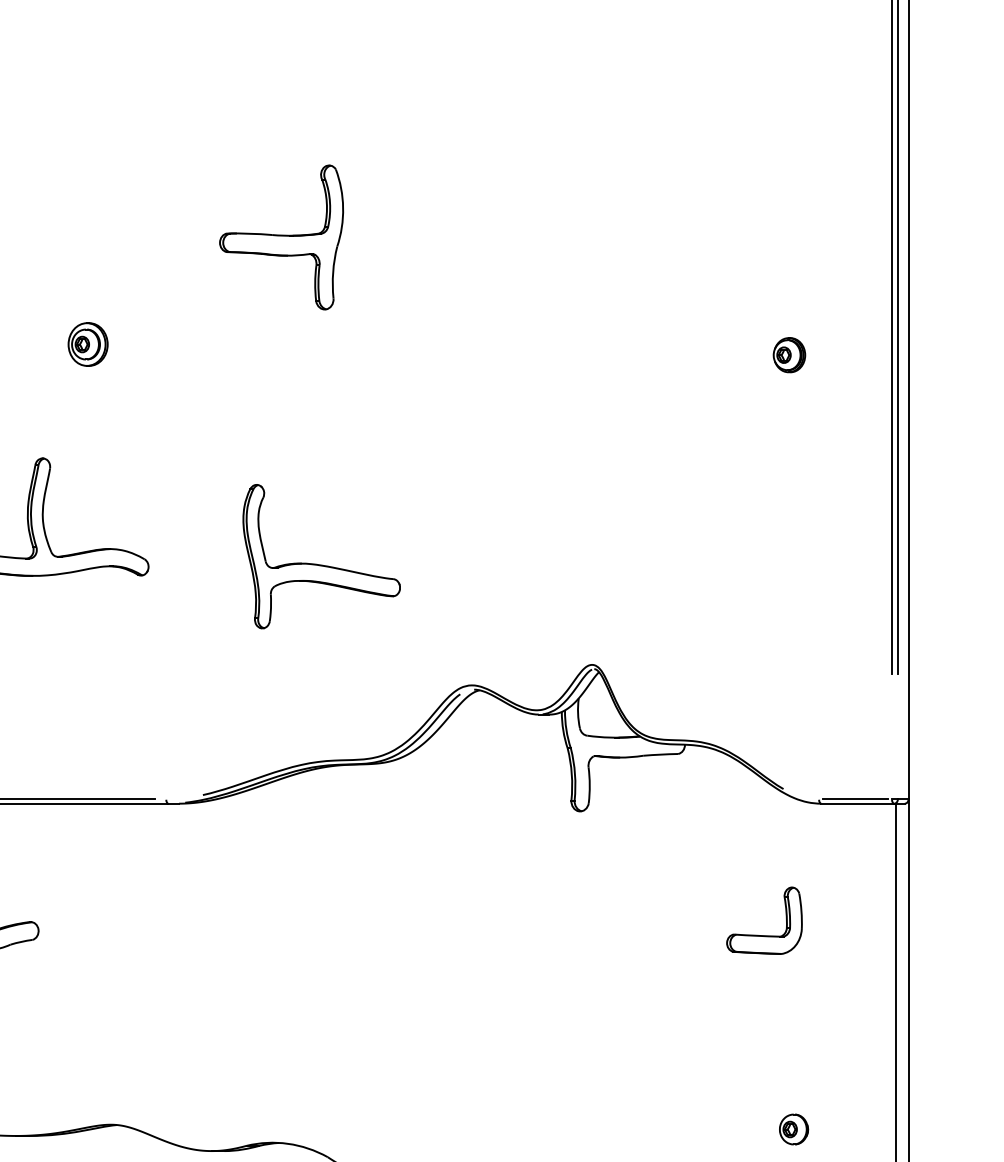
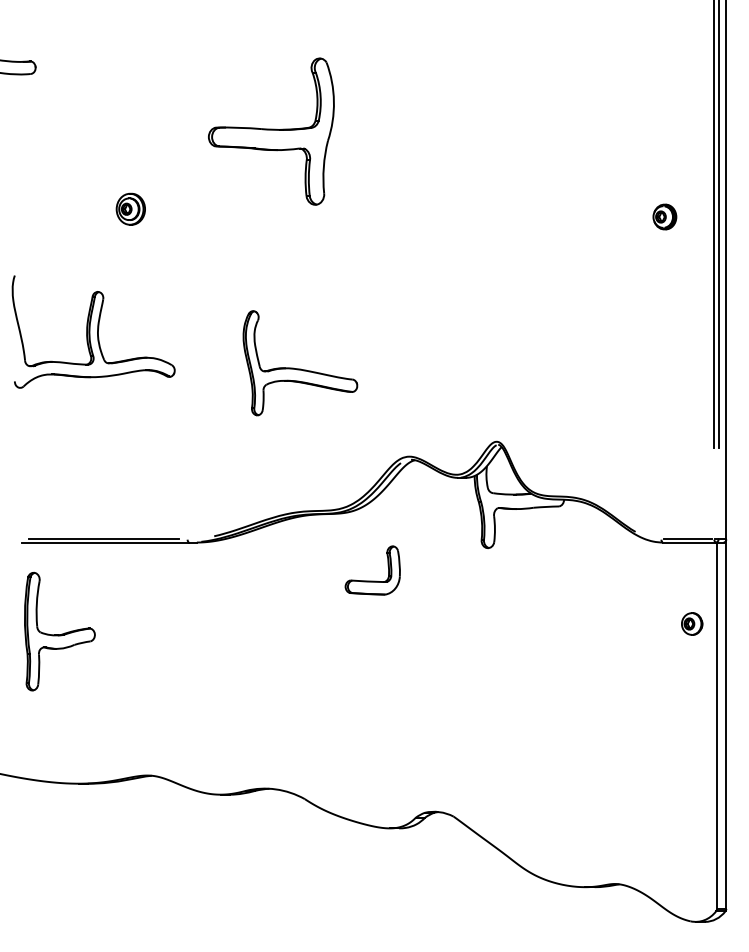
part: (280, 237) -> (270, 131), size x1.4
part: (788, 354) -> (664, 216), moved
part: (764, 934) -> (372, 580), moved
part: (794, 1128) -> (692, 623), moved

